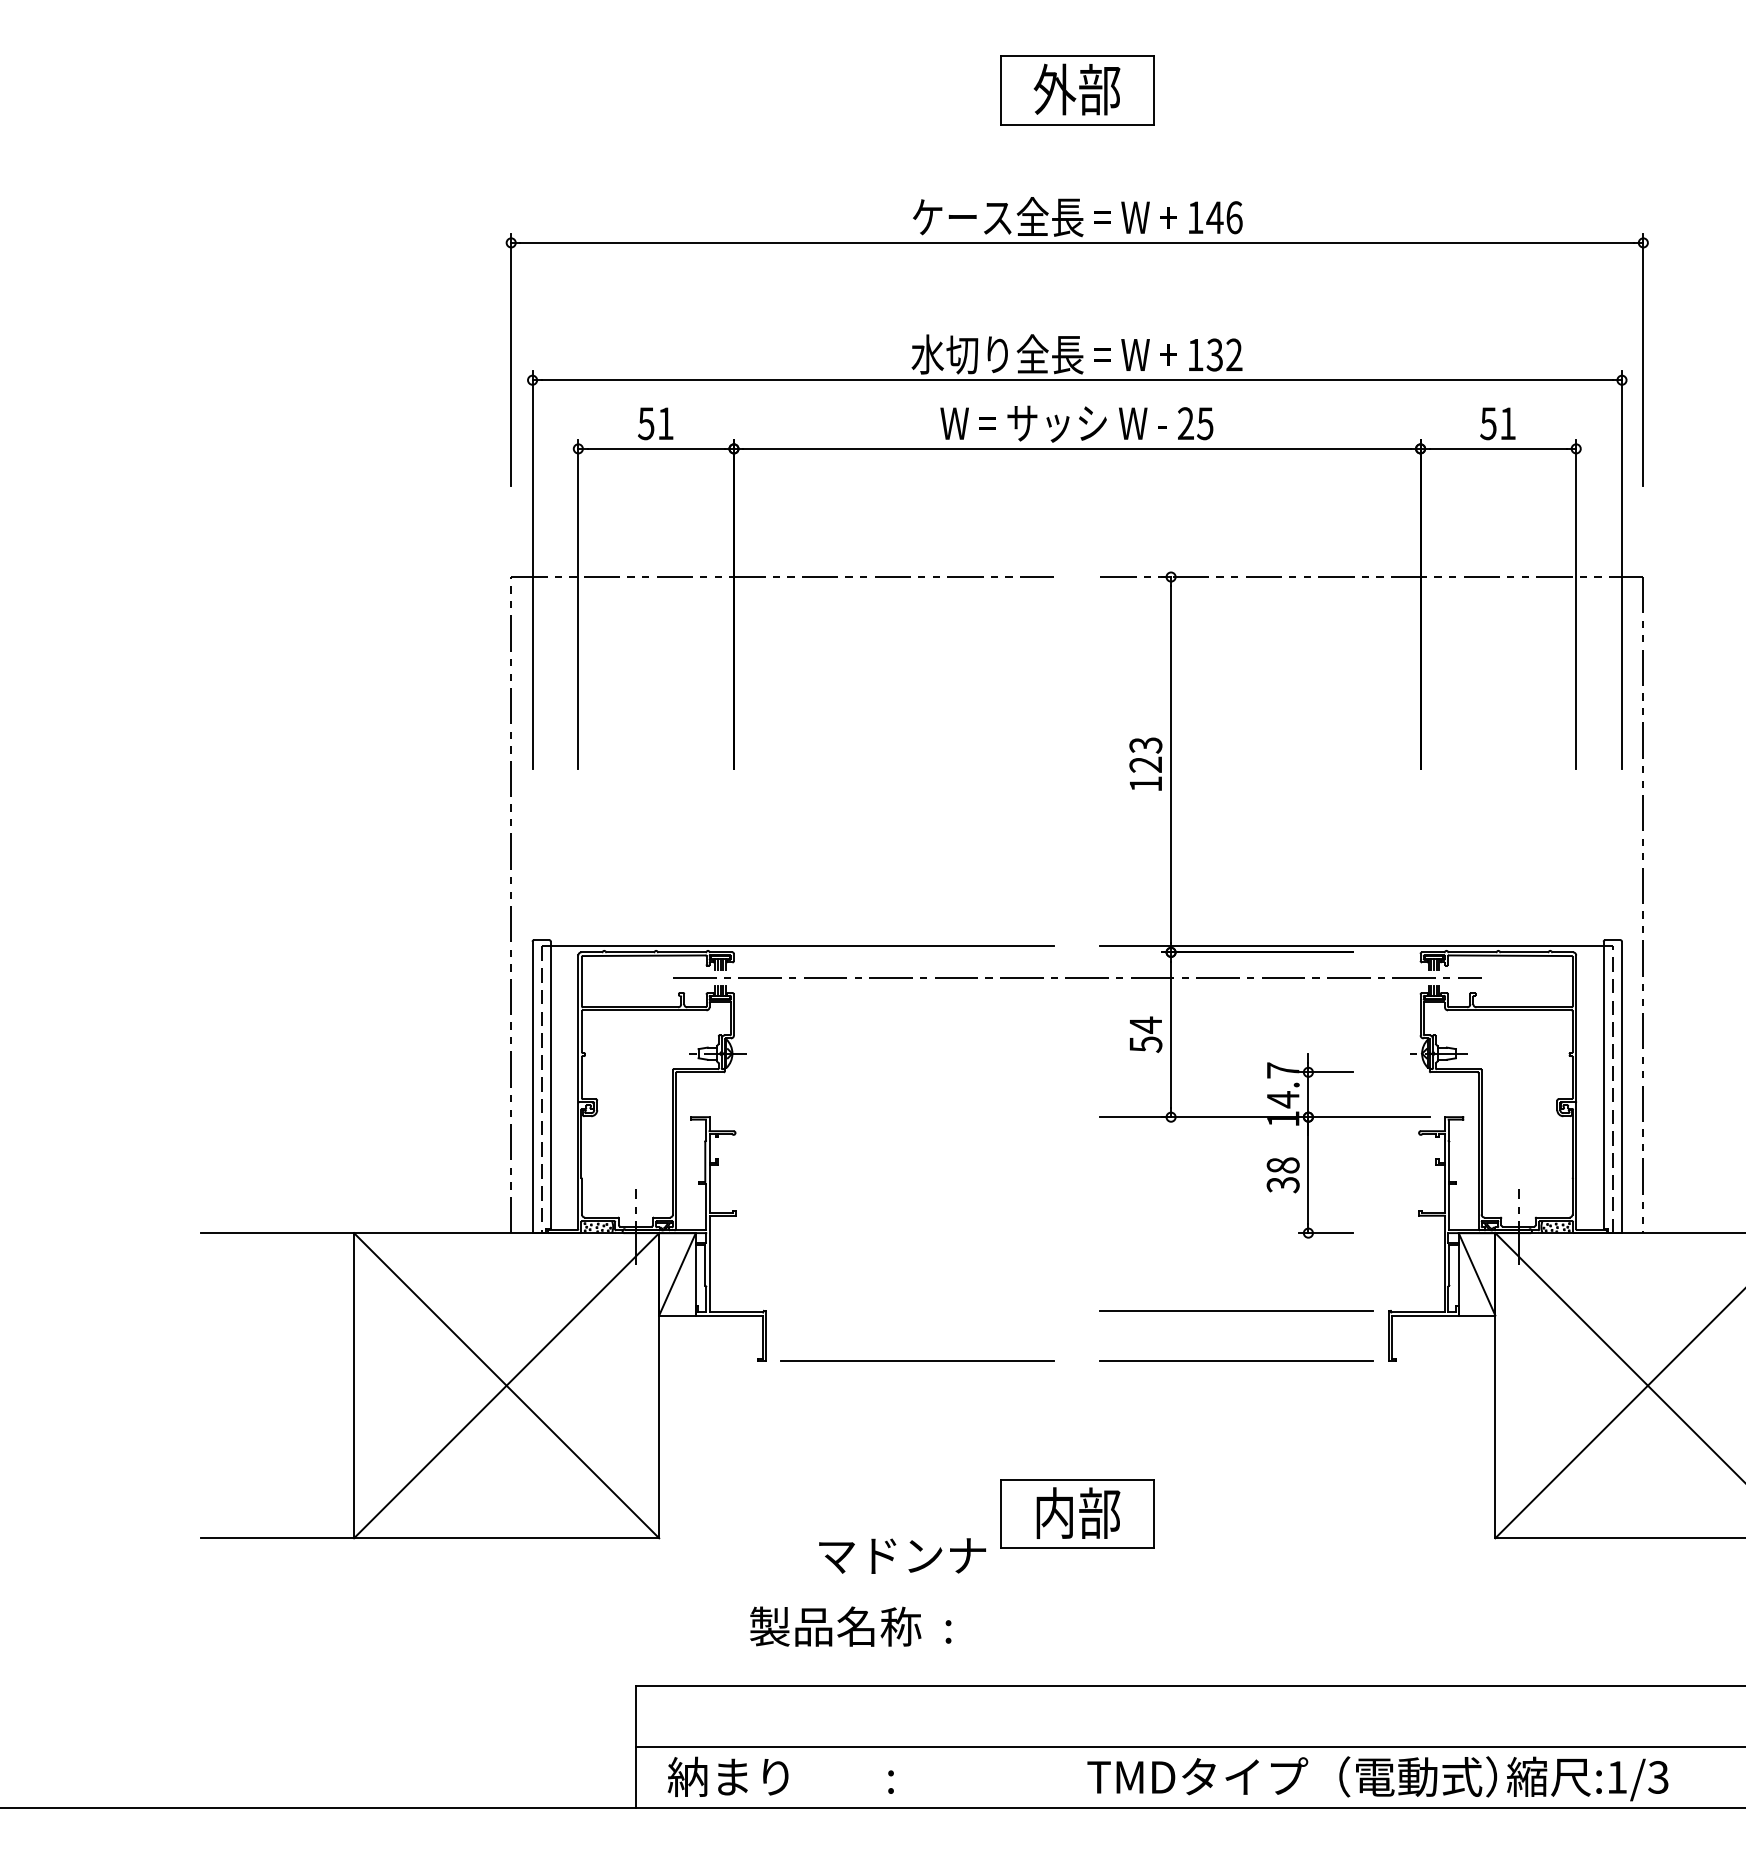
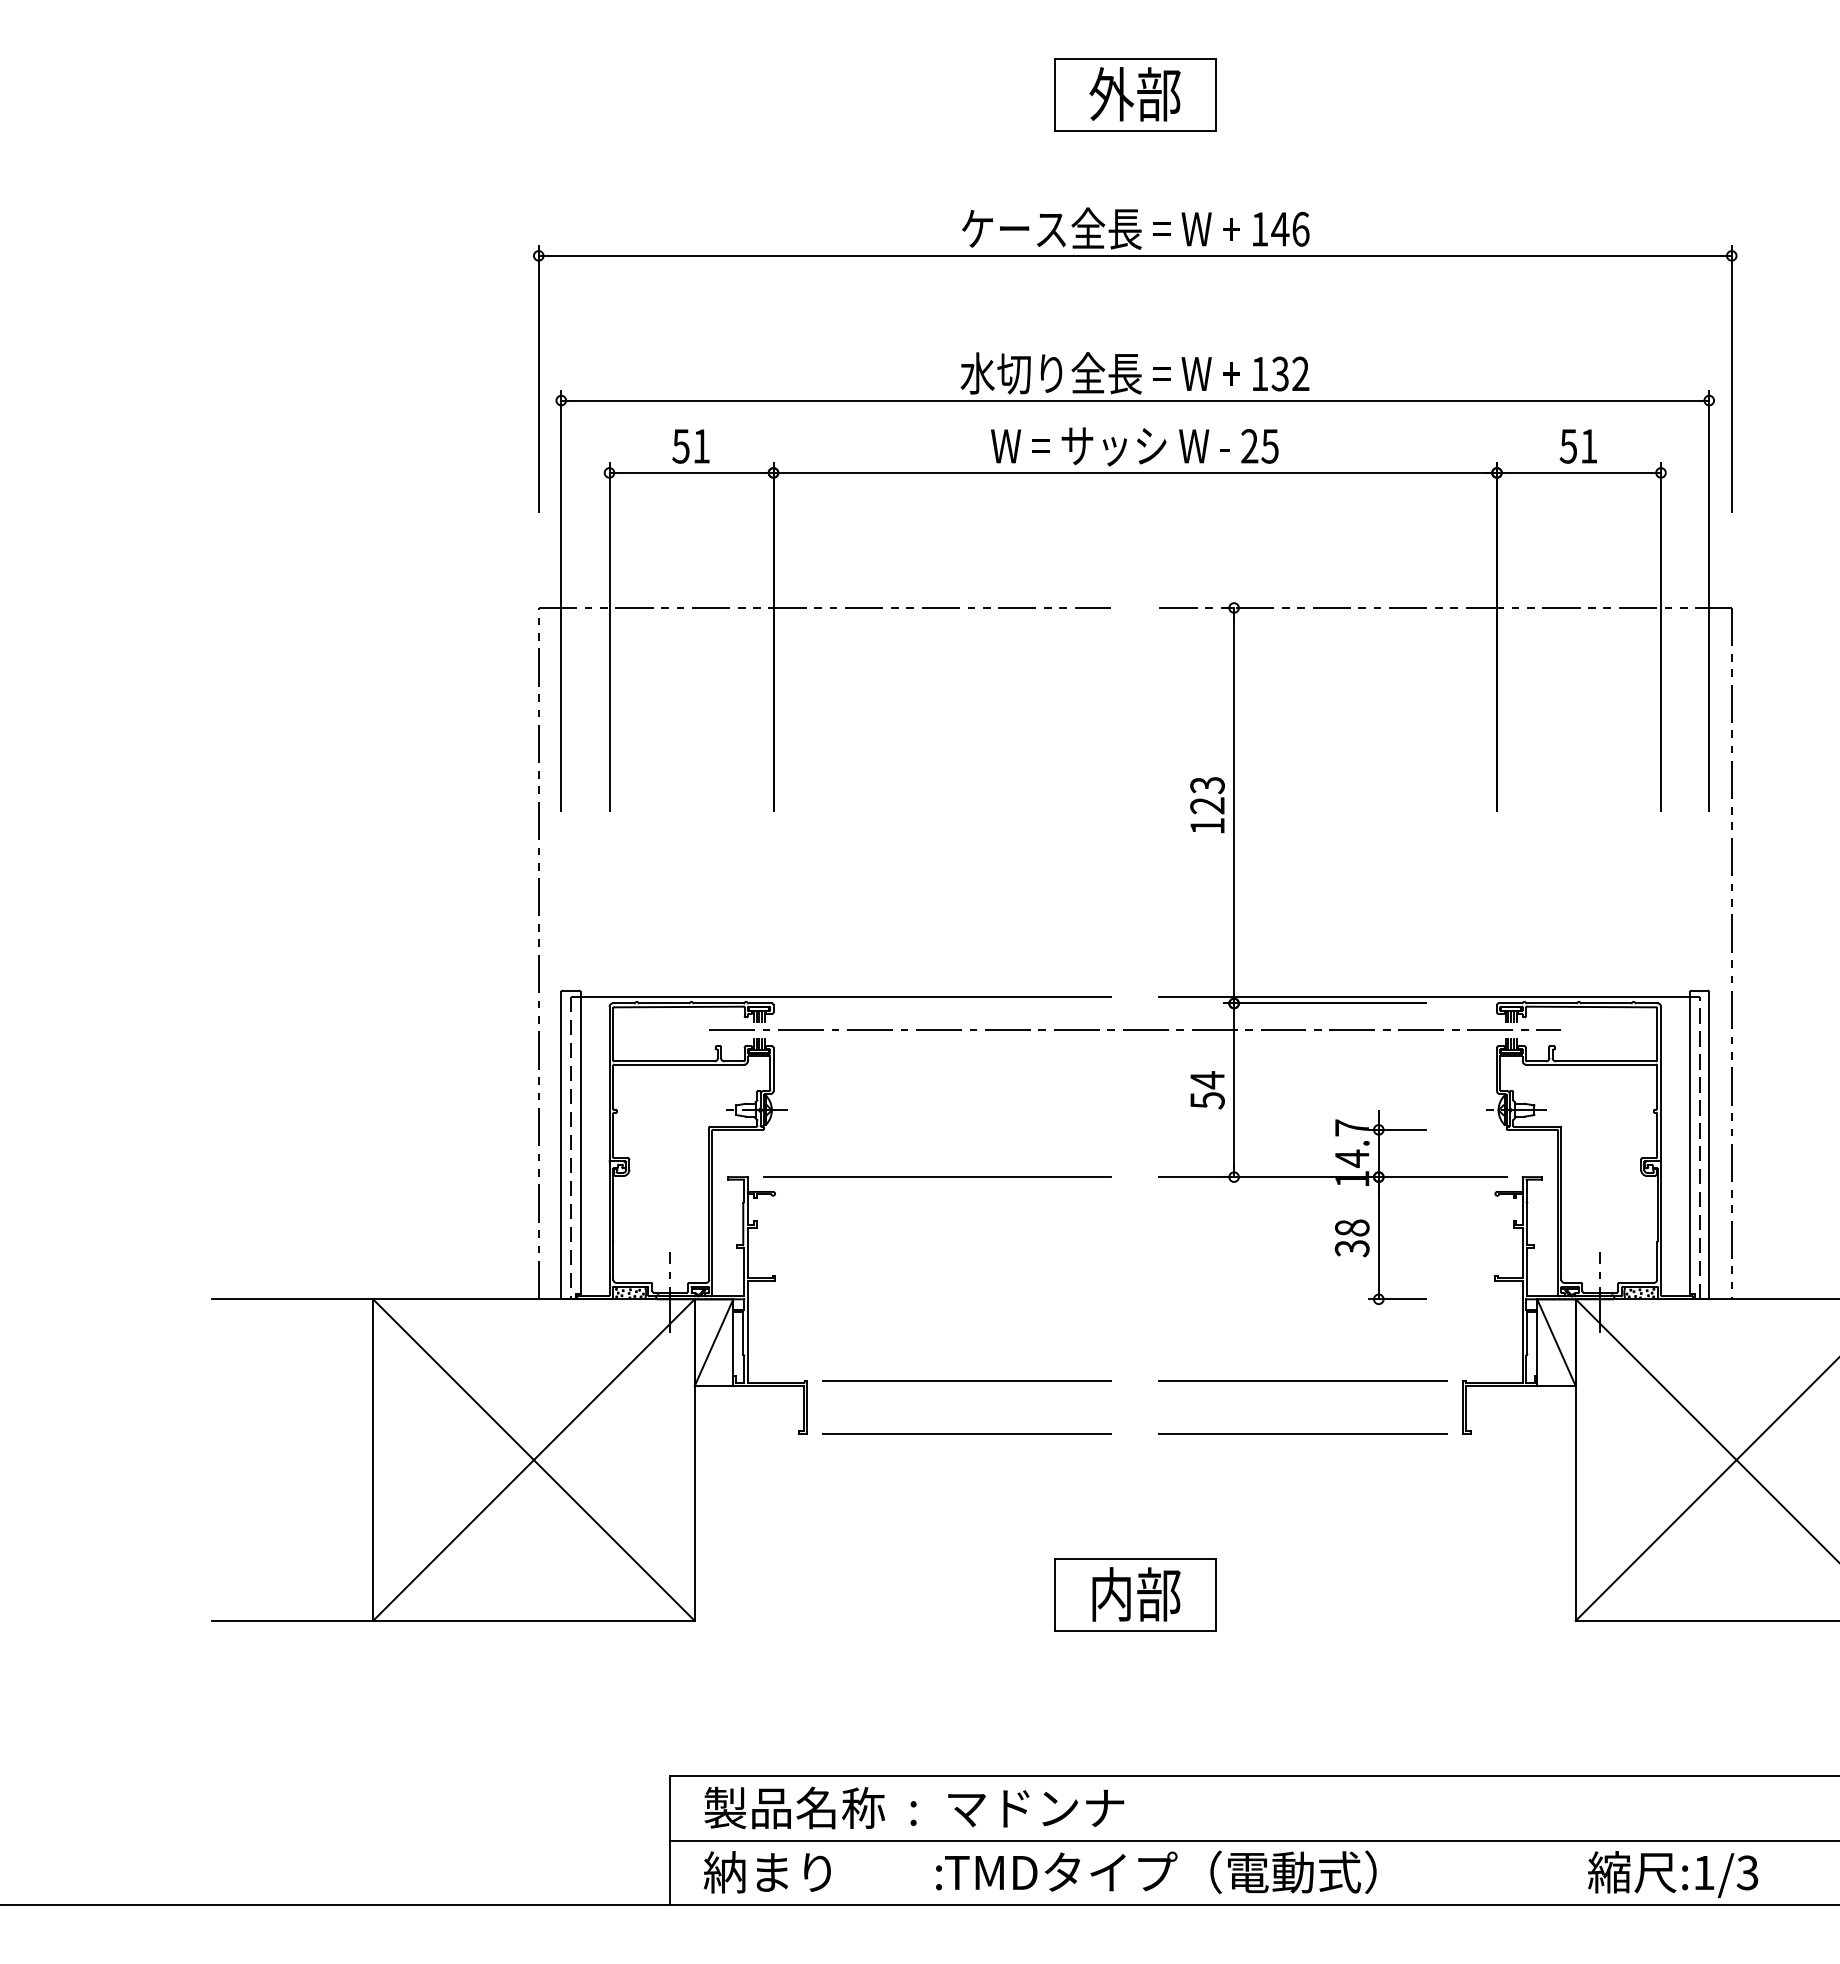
line: (889, 1116) -> (937, 1176), added
line: (918, 1311) -> (967, 1381), added
text: (902, 1555) -> (1036, 1808), moved
text: (850, 1626) -> (810, 1807), moved
text: (1291, 1776) -> (1160, 1871), moved

